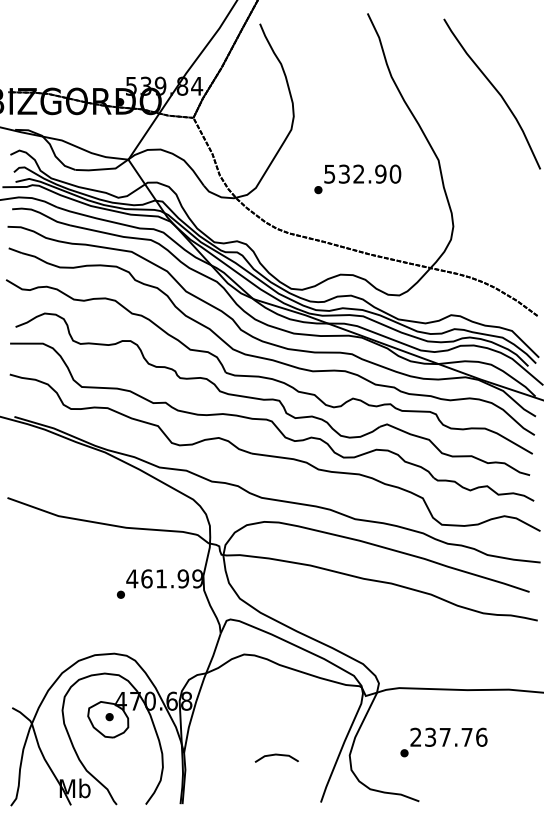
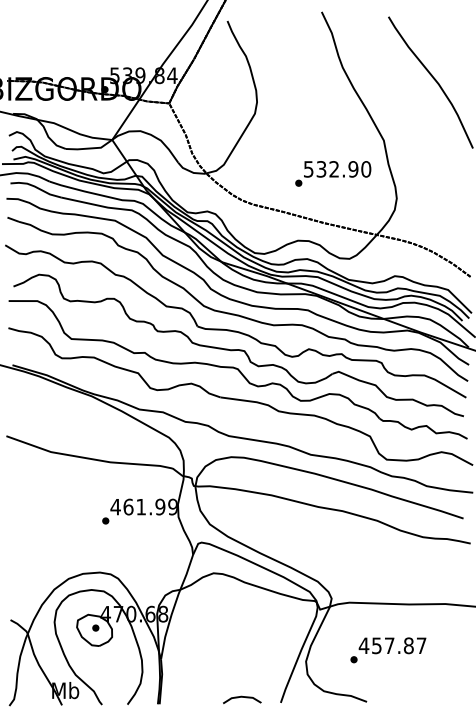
text: (357, 179) -> (333, 173), moved
text: (448, 736) -> (392, 645), 237.76 -> 457.87
curve: (276, 755) -> (241, 697), moved

